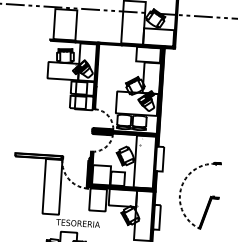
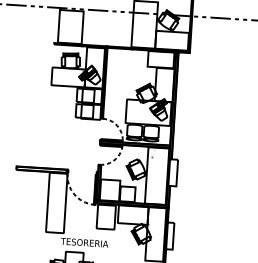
part: (209, 197) -> (227, 214), removed

